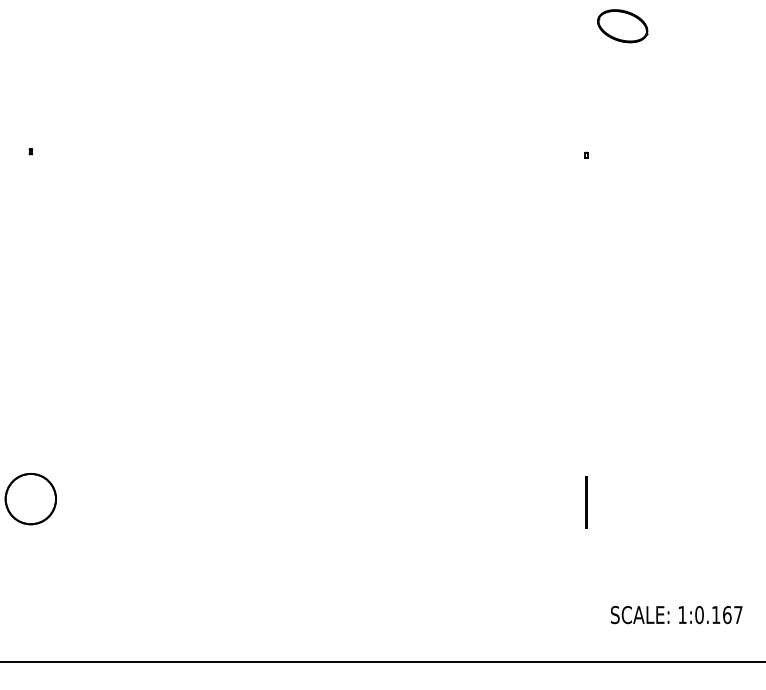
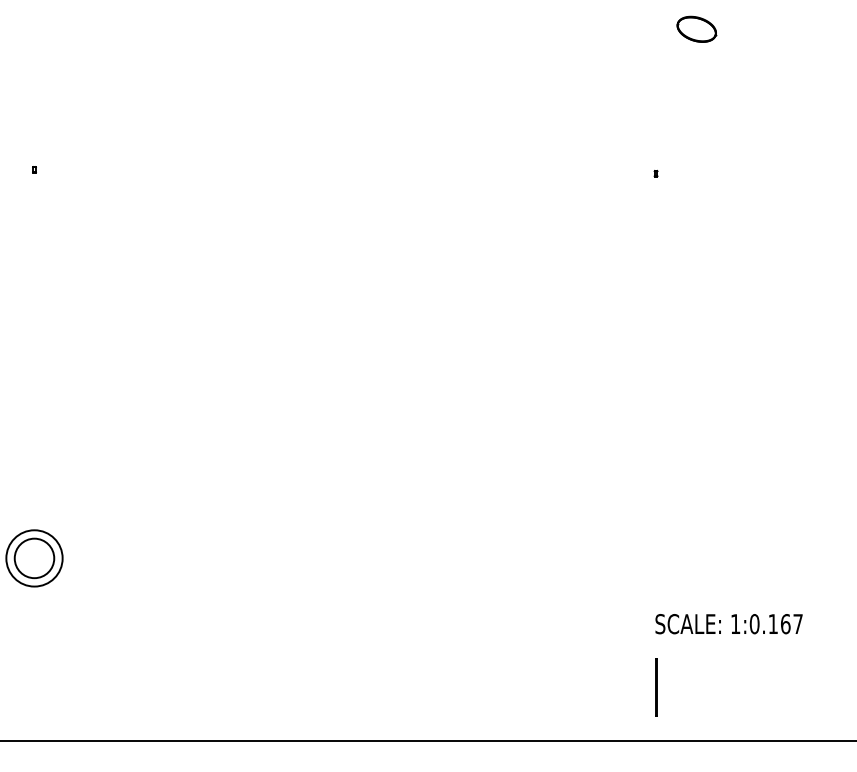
part: (622, 26) -> (696, 29), size x0.7
circle: (30, 499) -> (34, 558), size x0.7
line: (586, 502) -> (656, 687), moved
text: (676, 615) -> (728, 624), moved

